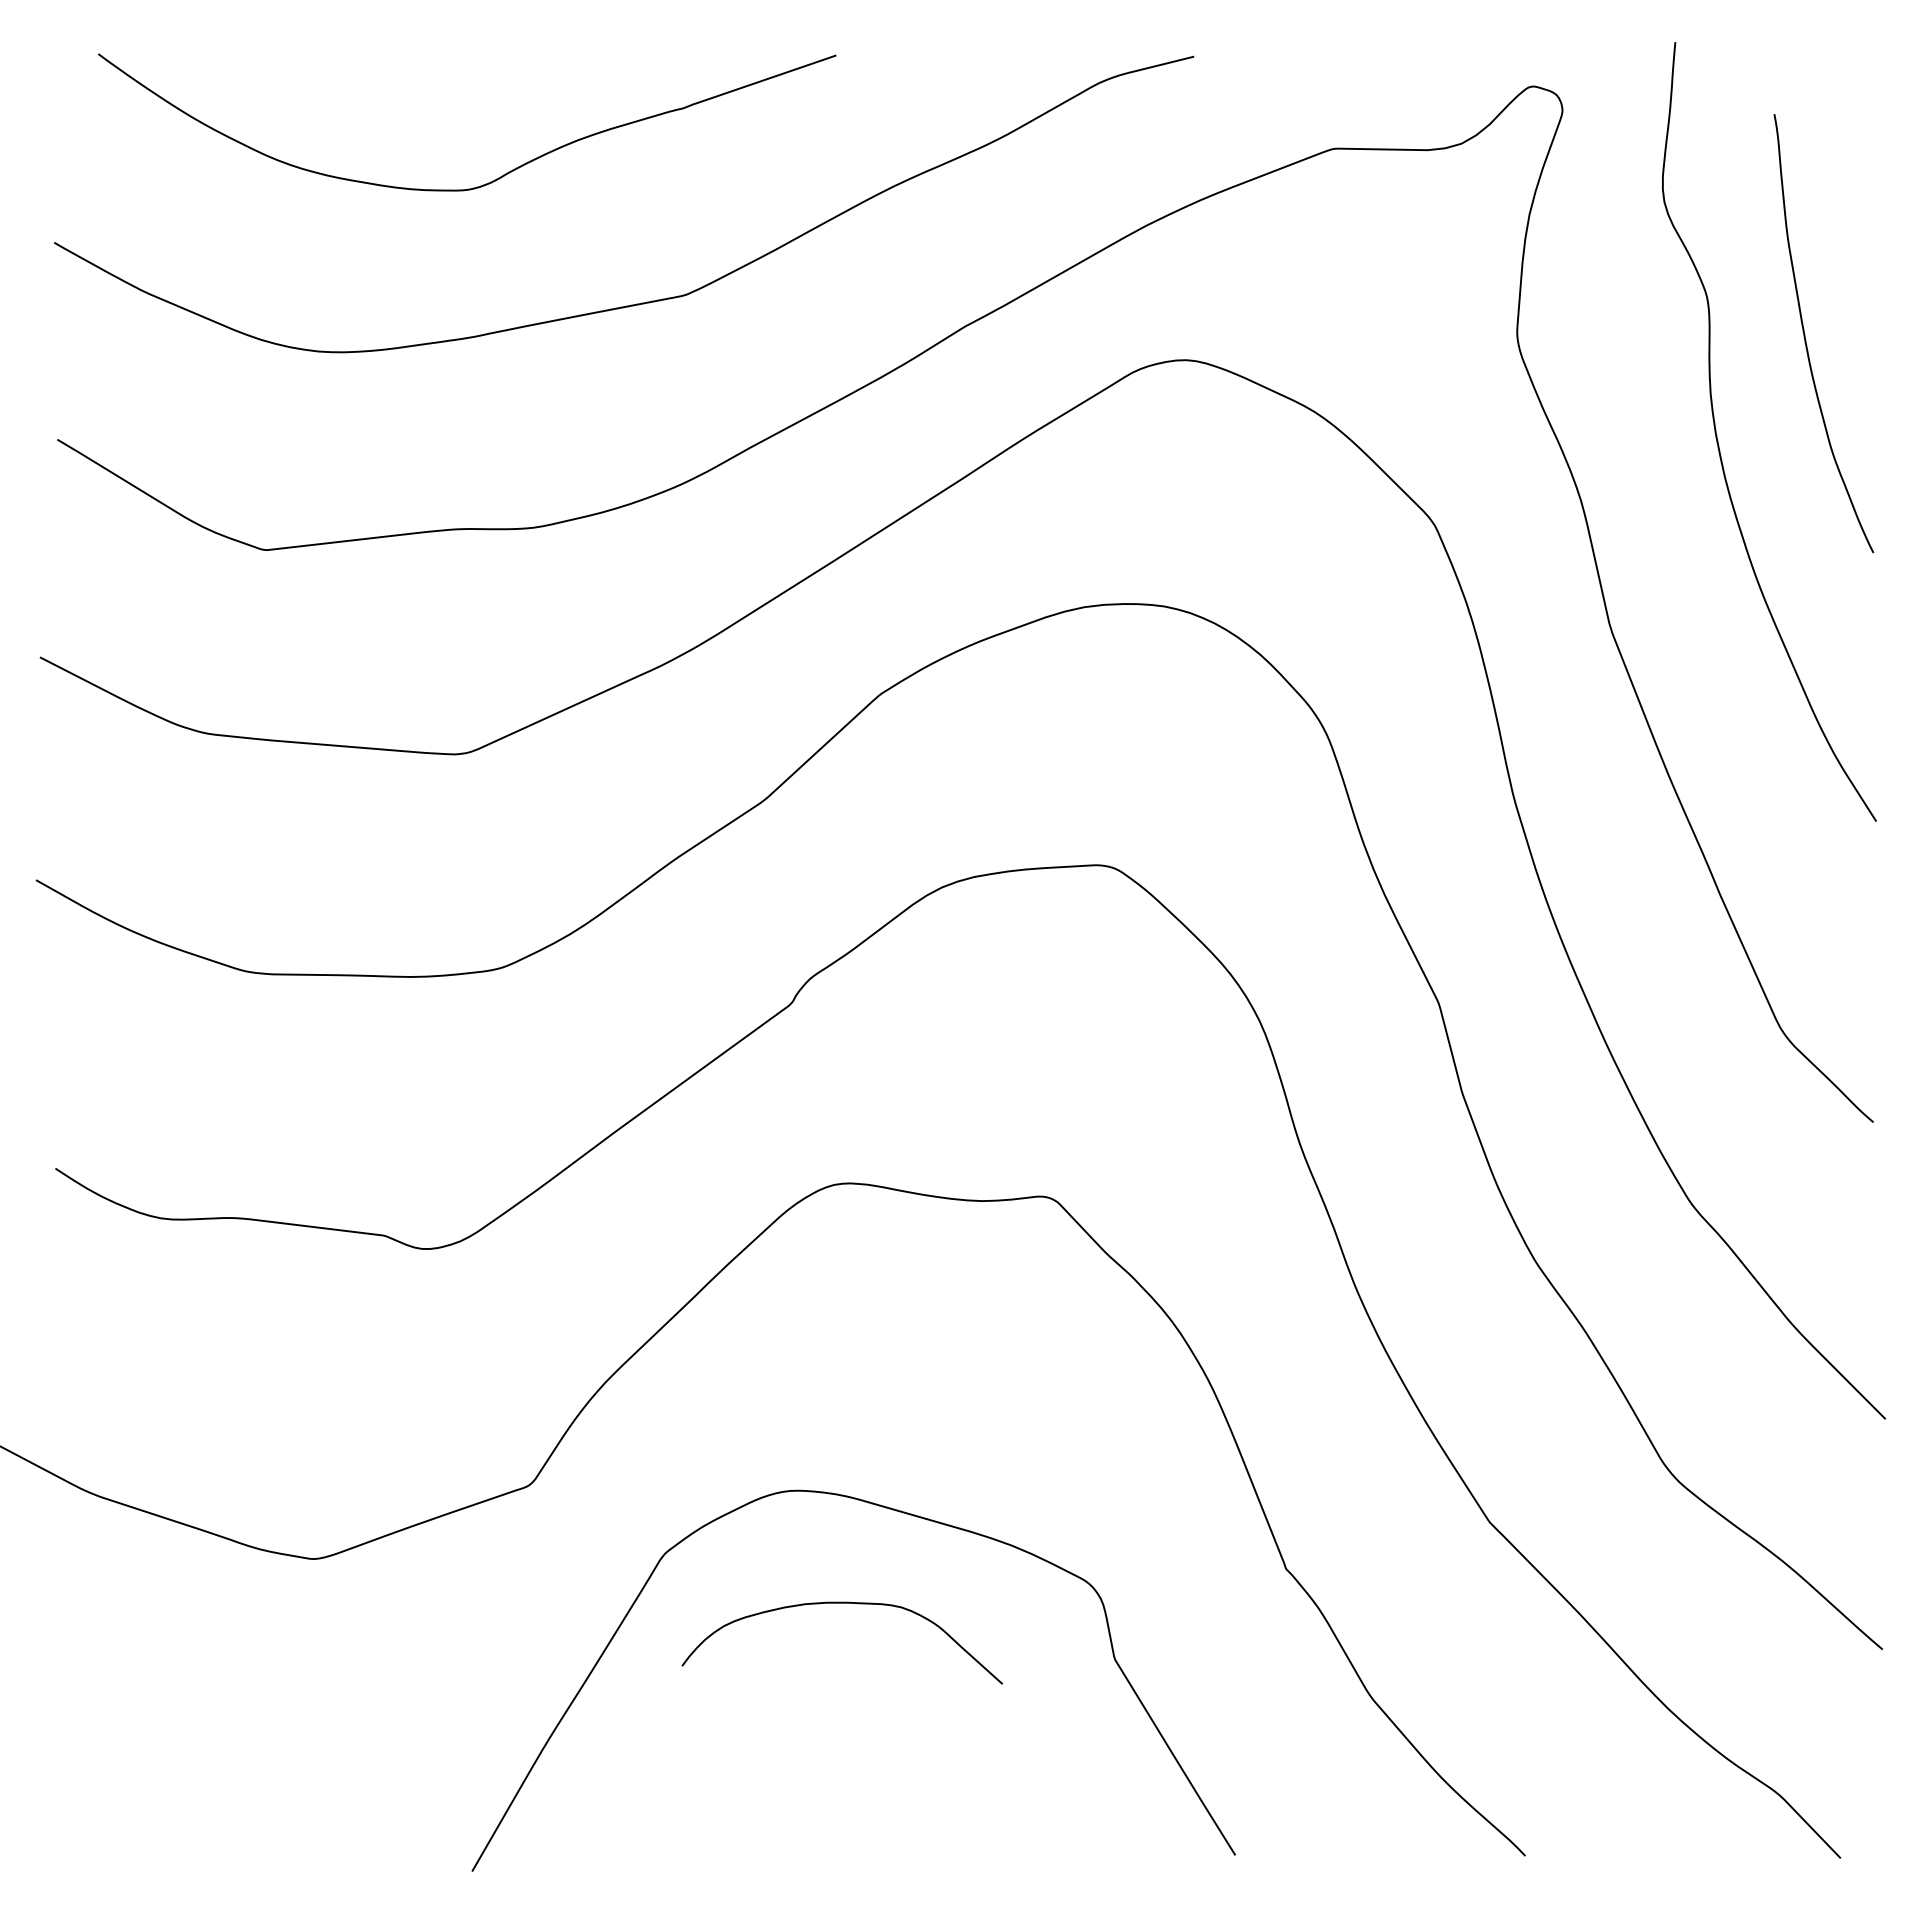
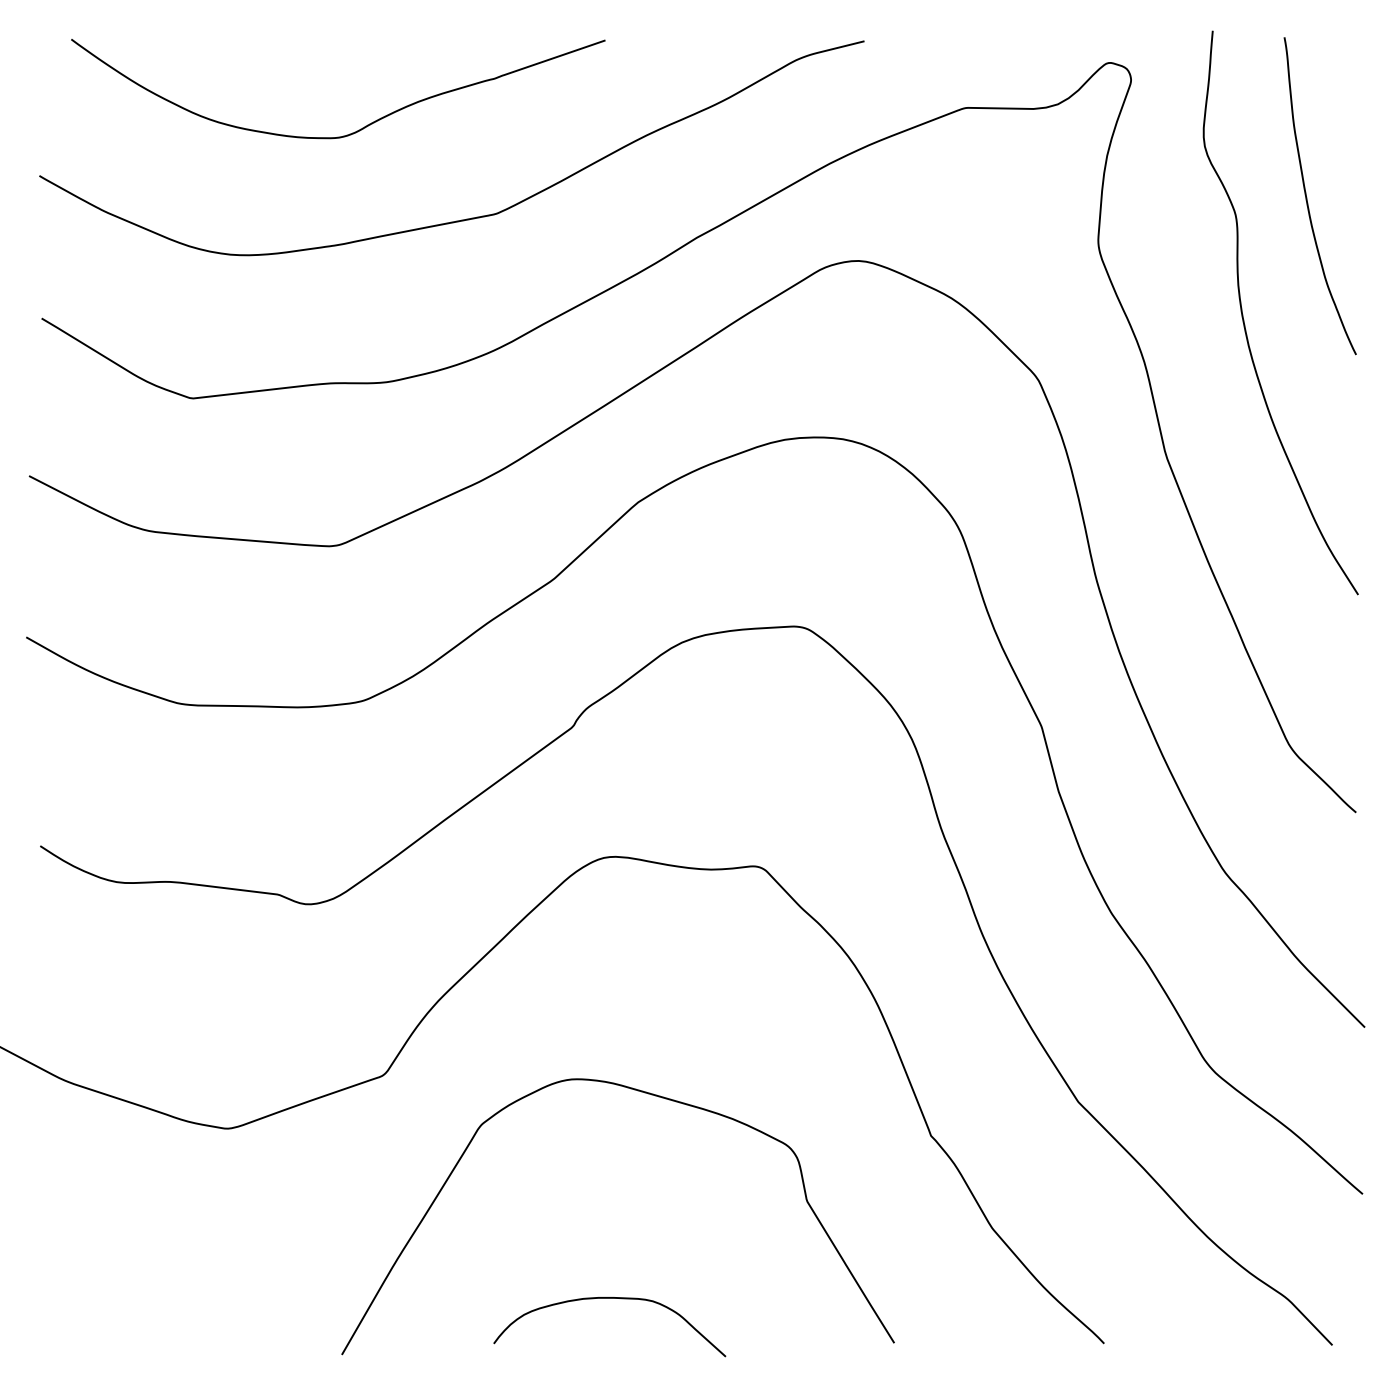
curve: (1805, 334) -> (1306, 196), moved
curve: (841, 1603) -> (609, 1298), moved

